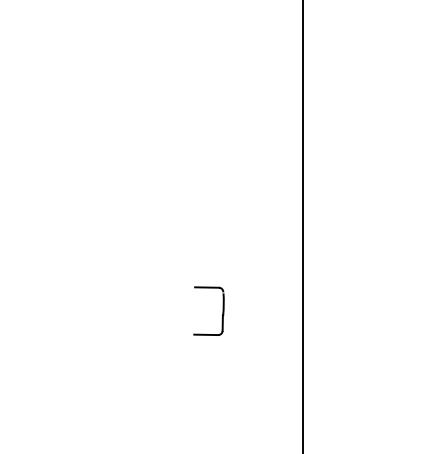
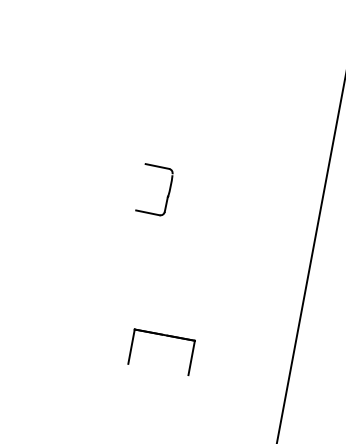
part: (222, 310) -> (168, 191), moved
part: (173, 347) -> (164, 335), added

